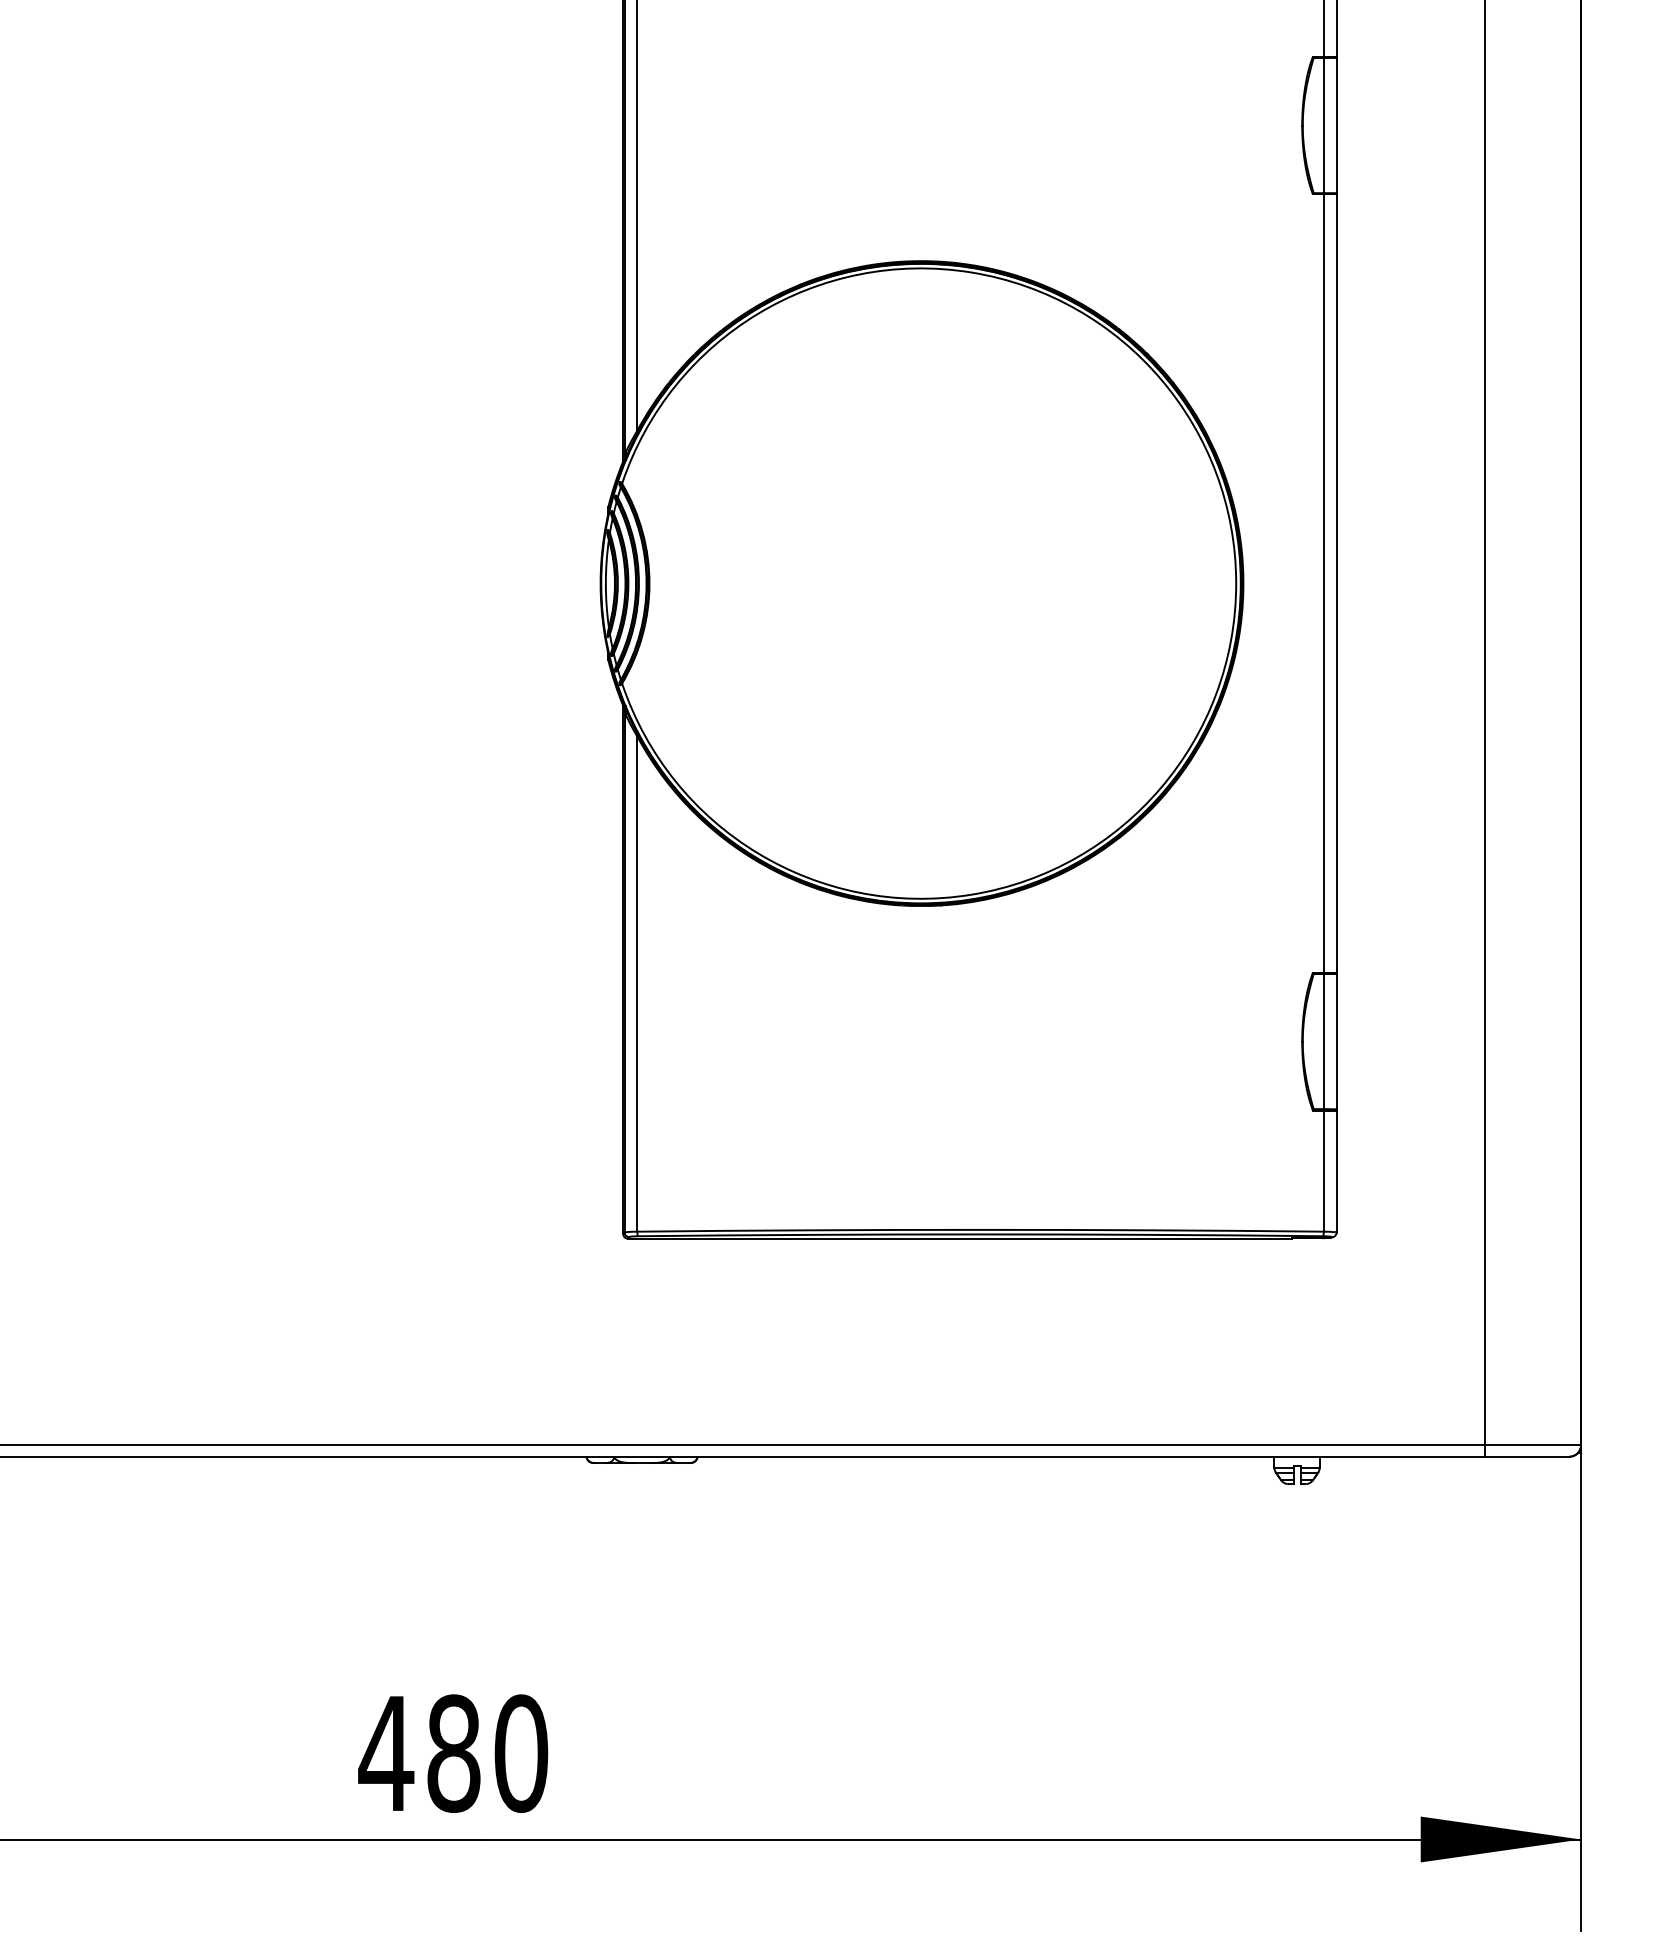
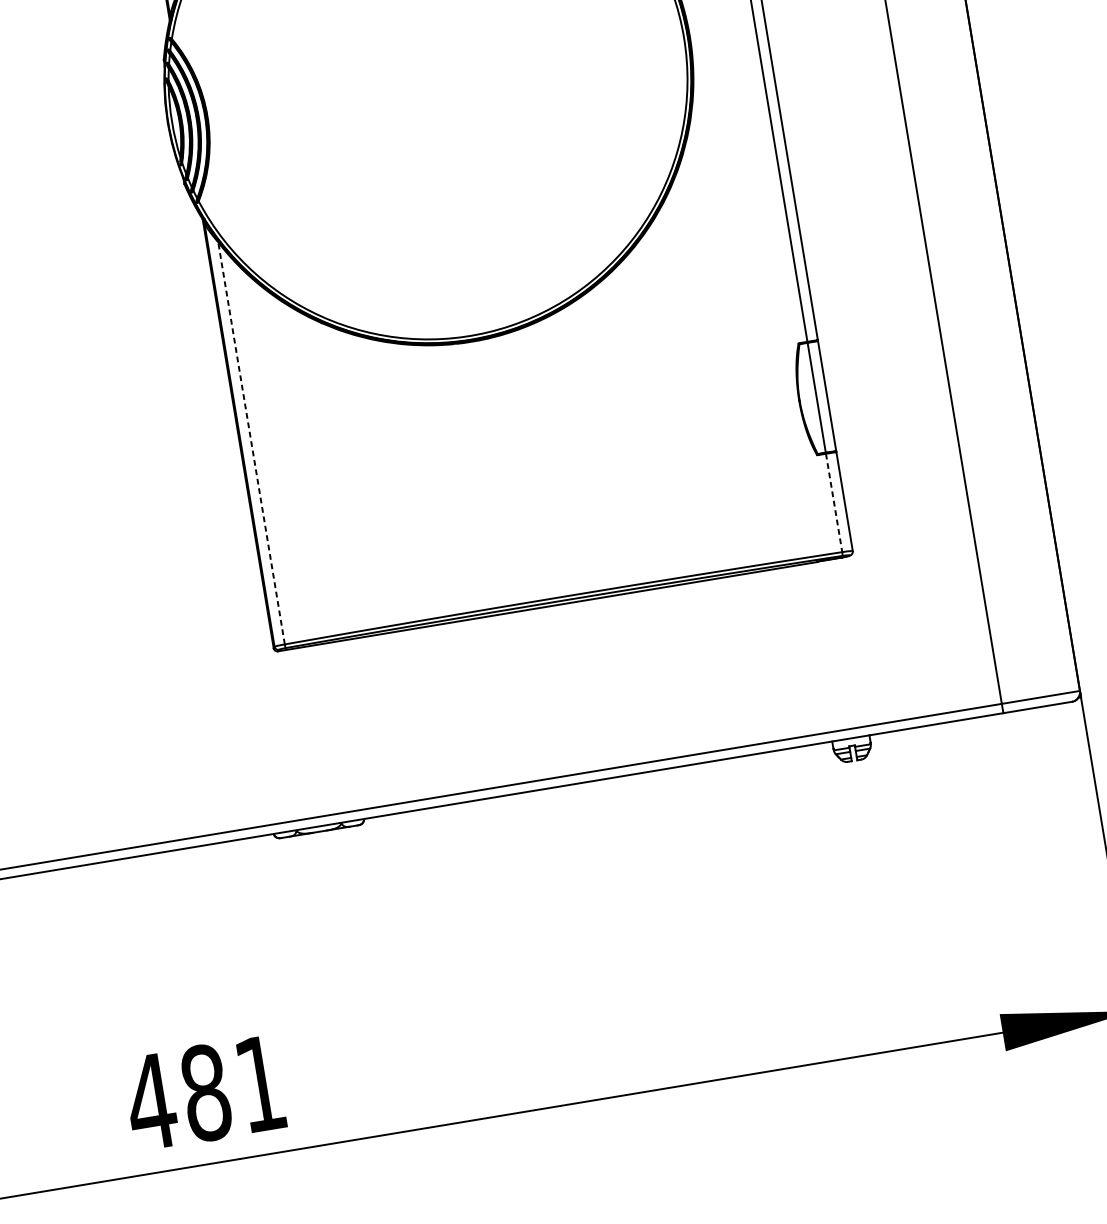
line: (637, 984) -> (251, 443), solid -> dashed
line: (1323, 1171) -> (833, 503), solid -> dashed
text: (521, 1753) -> (260, 1083), 480 -> 481

